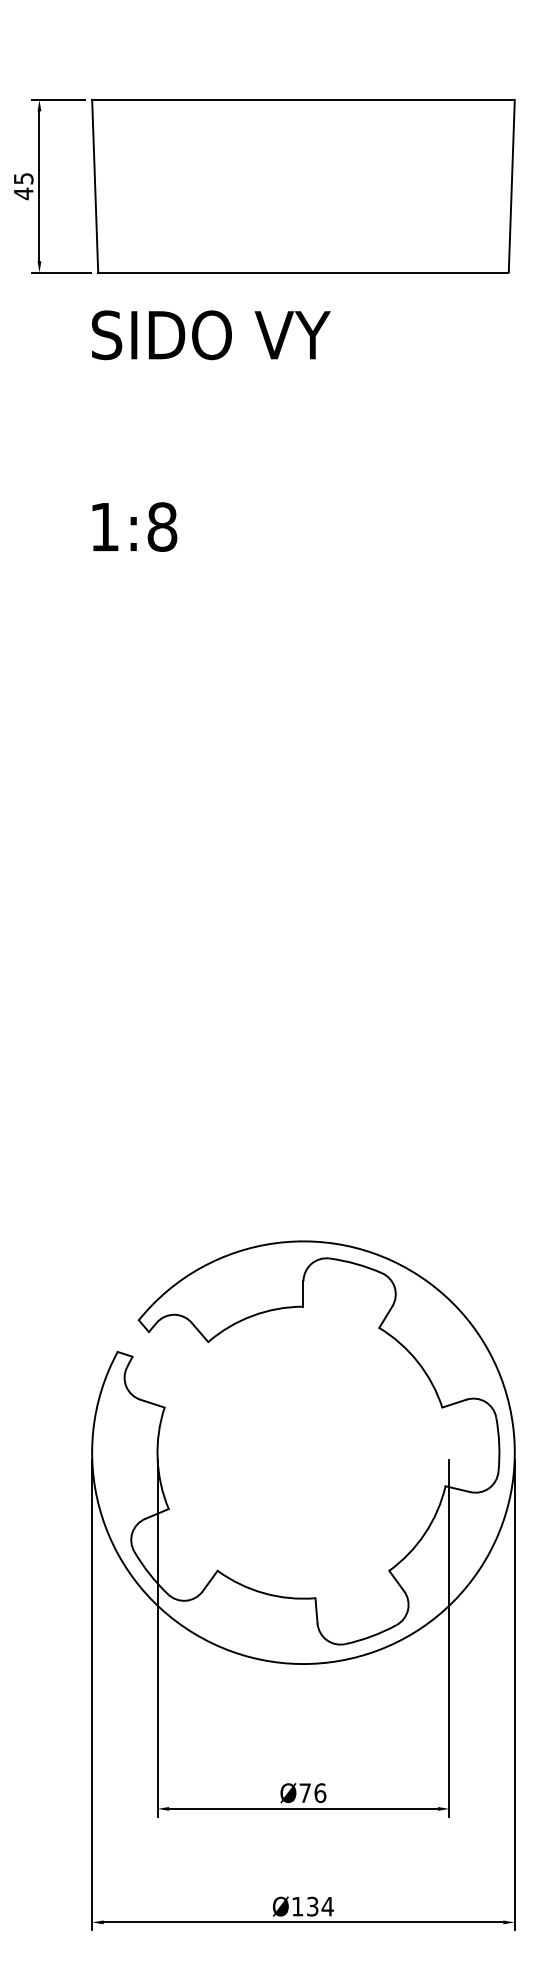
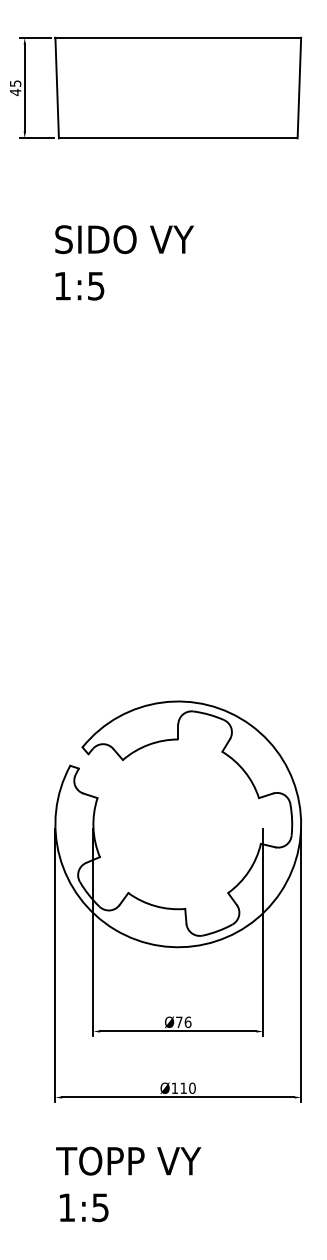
text: (210, 334) -> (124, 239), moved
text: (161, 525) -> (95, 285), 1:8 -> 1:5
text: (319, 1905) -> (187, 1087), Ø134 -> Ø110

